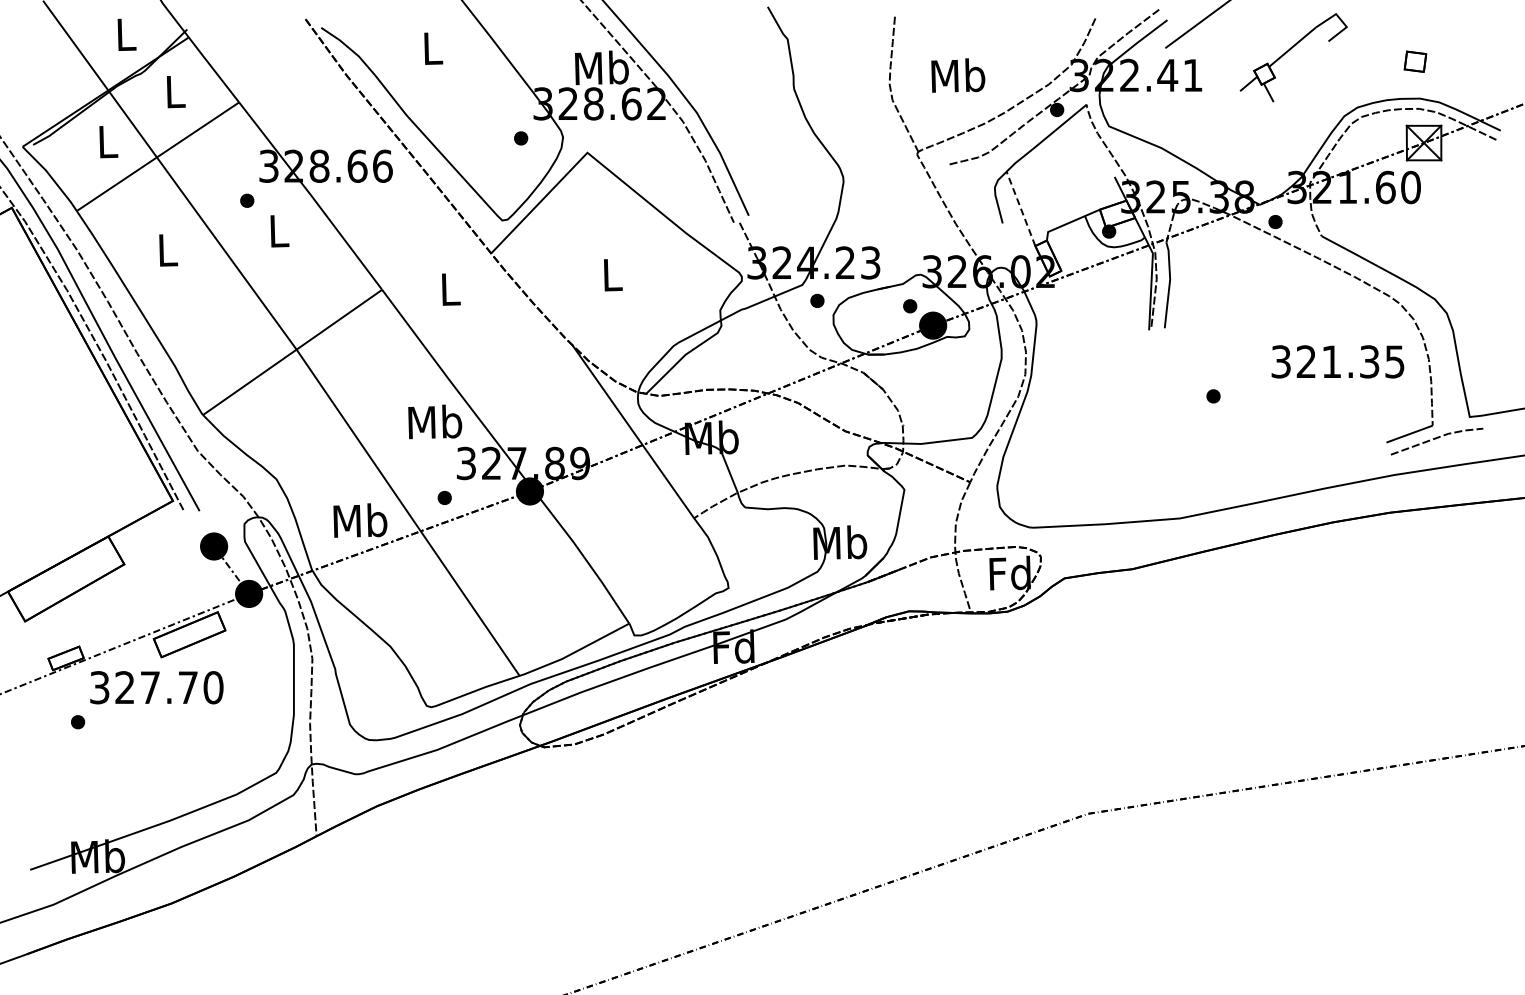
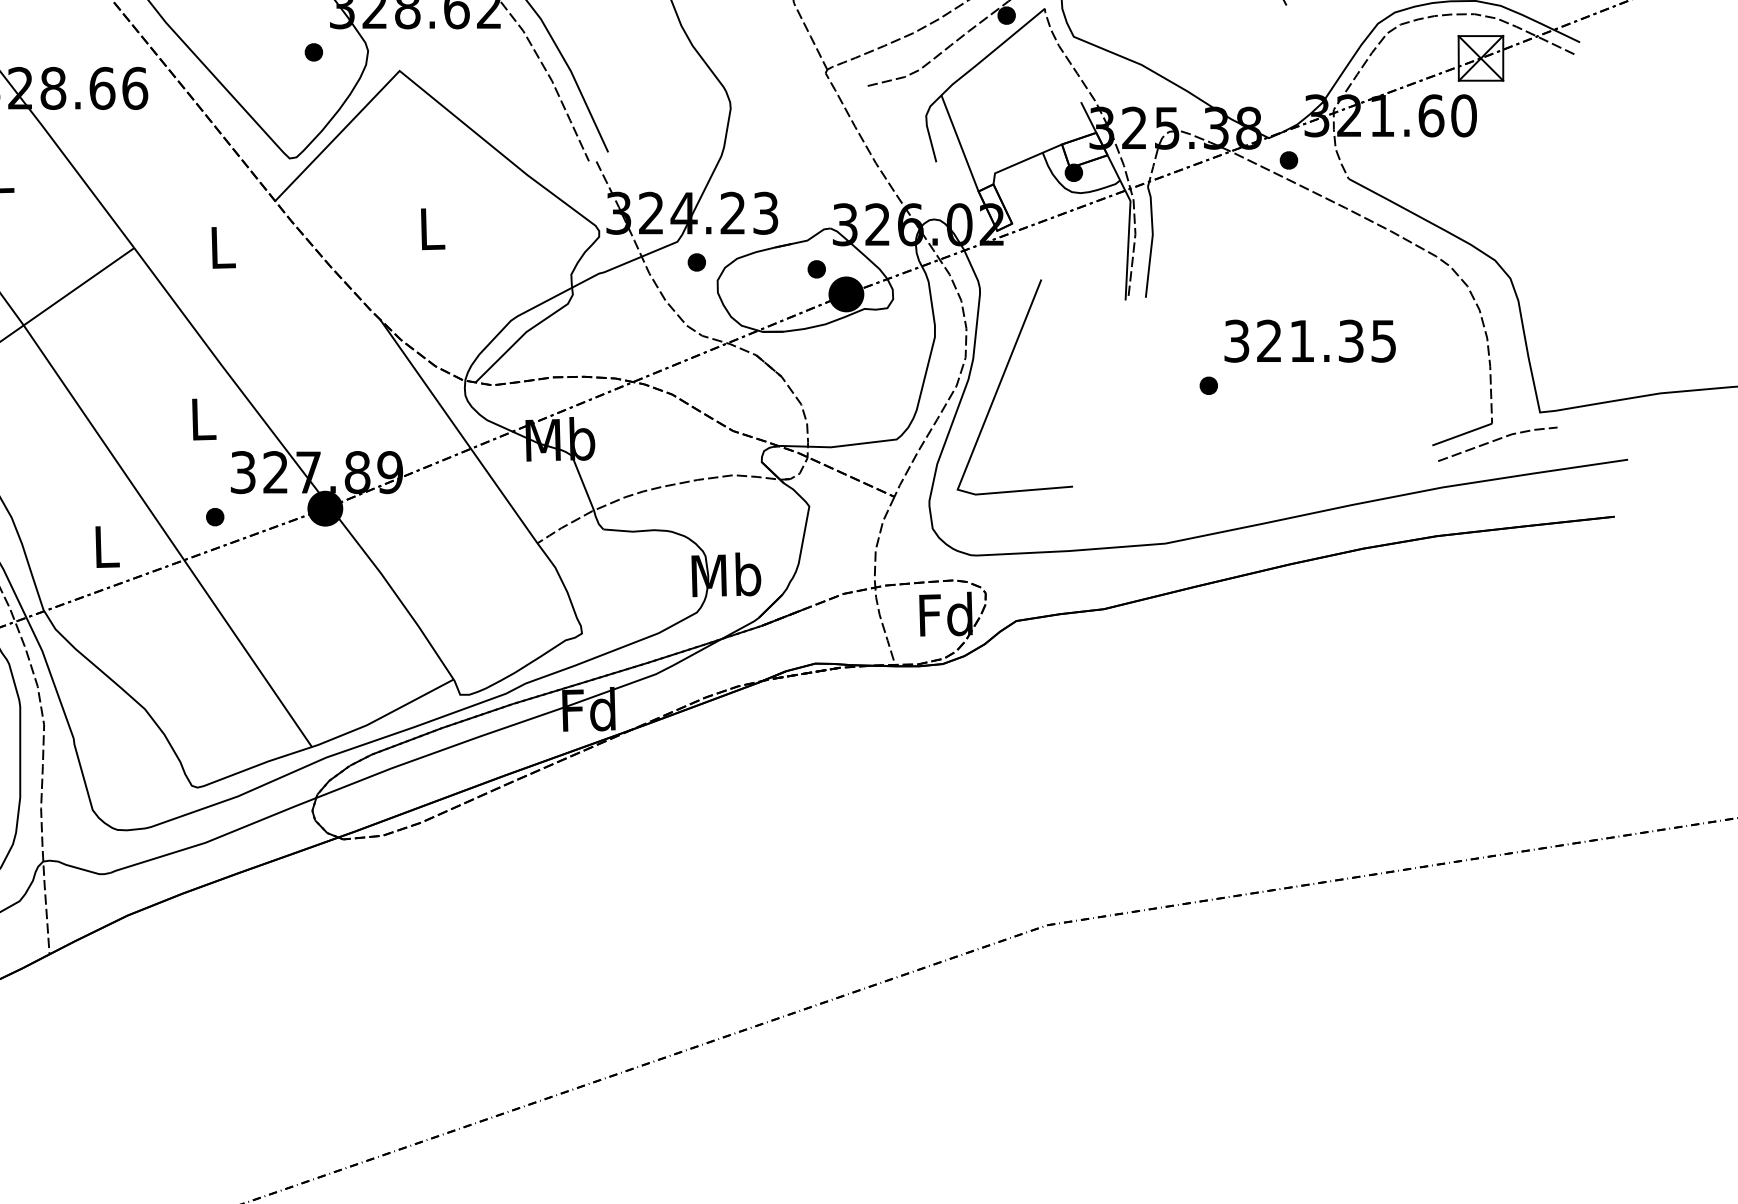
line: (1021, 208) -> (960, 142), dashed -> solid
text: (1337, 361) -> (1309, 340), moved
line: (1053, 393) -> (1001, 382), added
text: (435, 421) -> (203, 418), Mb -> L
text: (360, 520) -> (106, 546), Mb -> L

